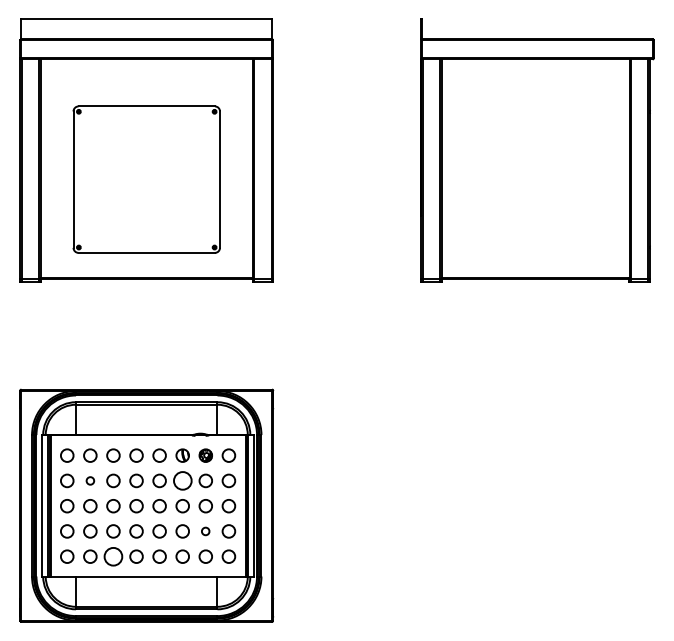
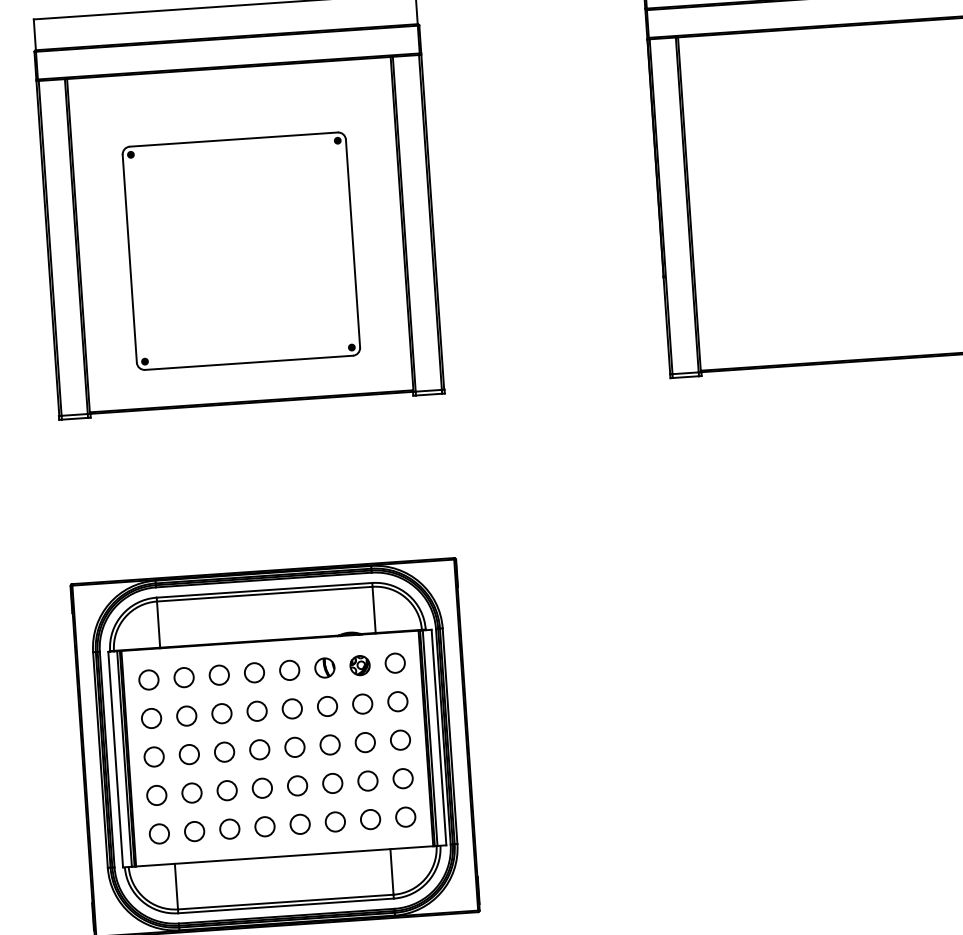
circle: (90, 480) -> (186, 715), size x1.67
circle: (182, 480) -> (327, 705), size x0.71
circle: (205, 531) -> (367, 781), size x1.67
circle: (113, 556) -> (229, 828), size x0.71

